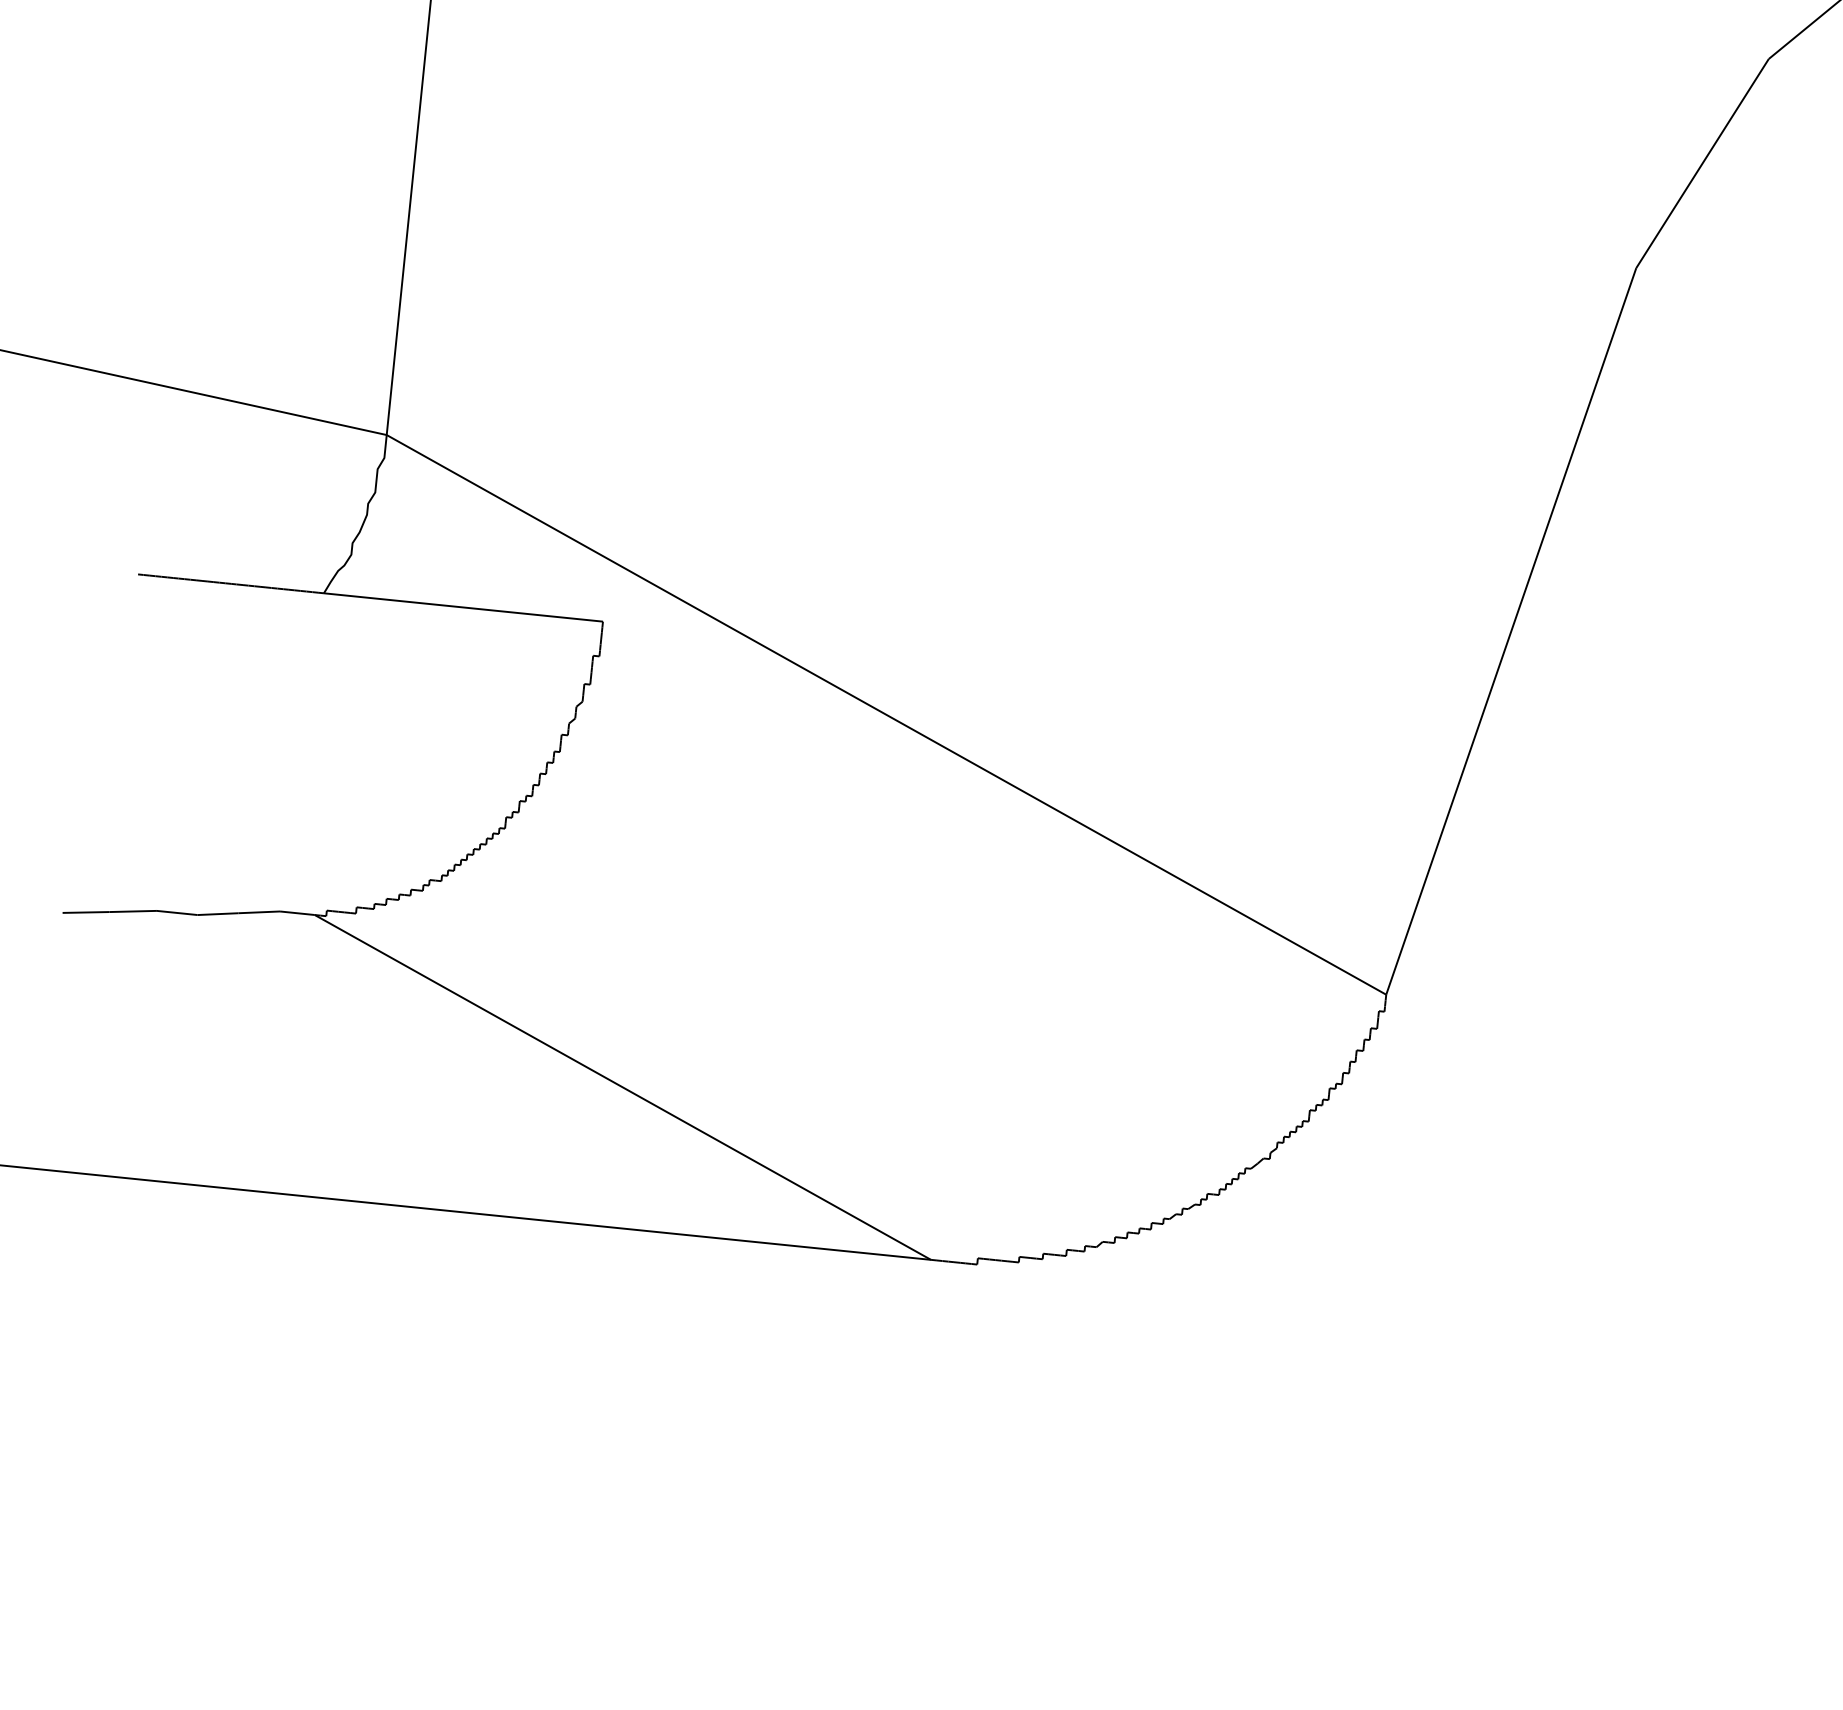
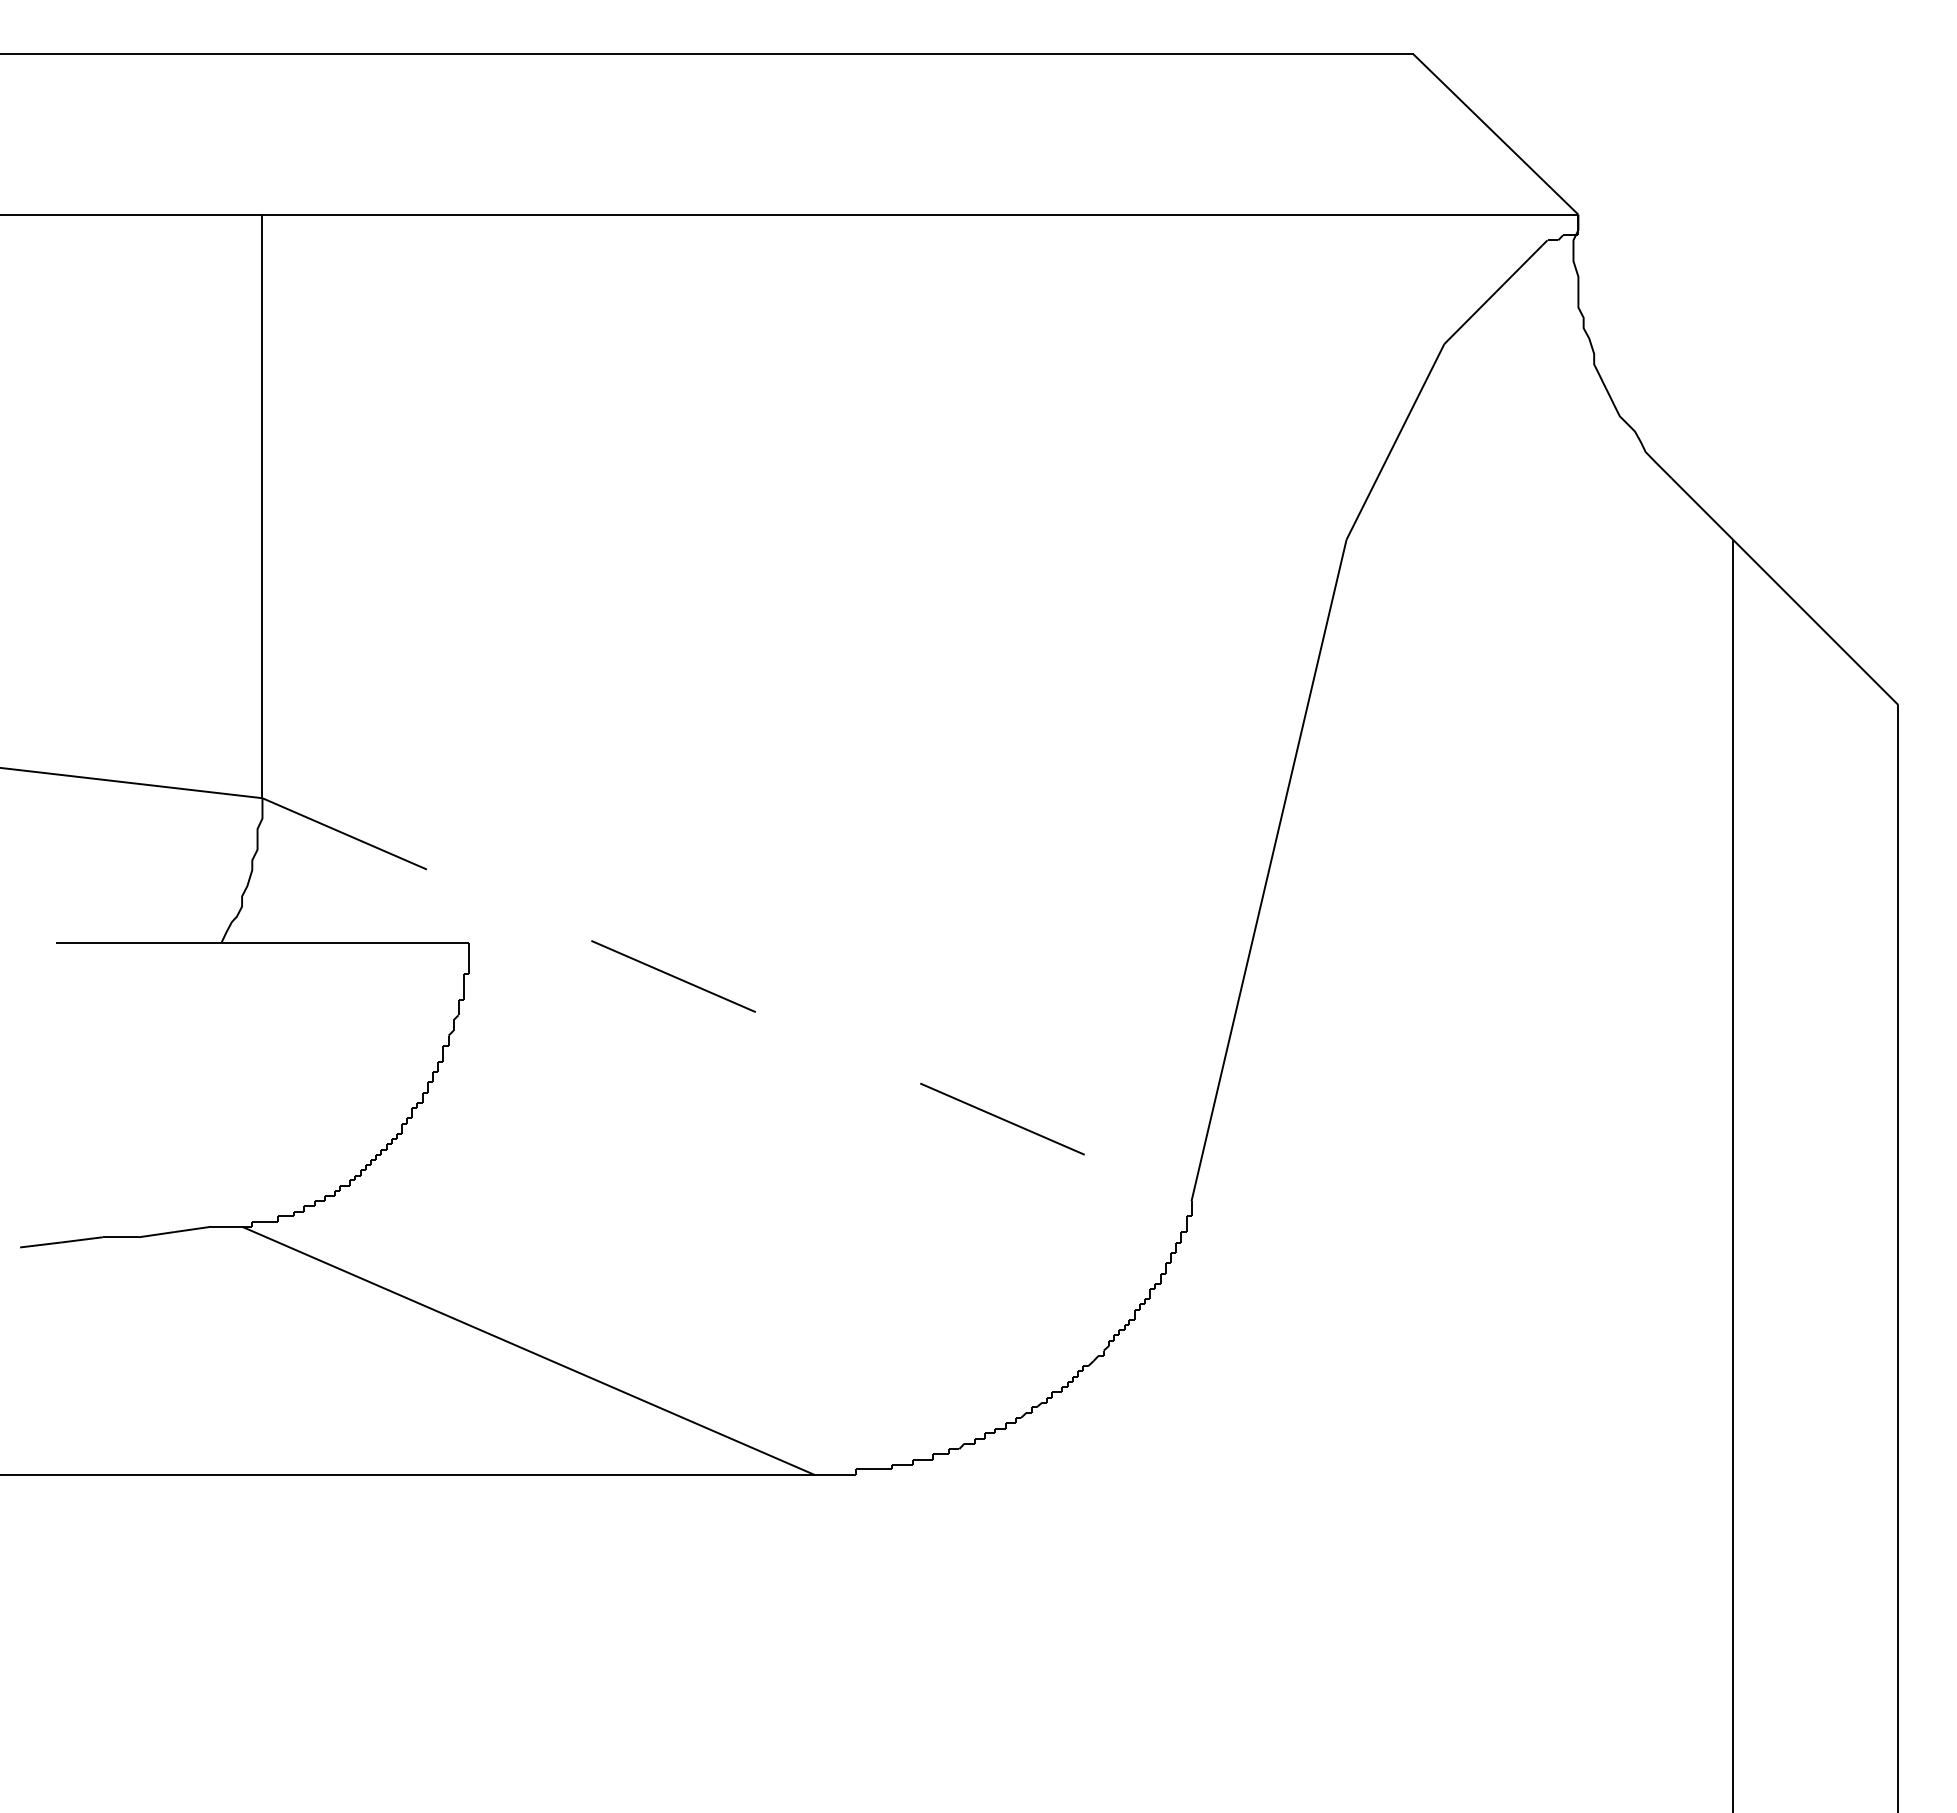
line: (887, 714) -> (727, 999), solid -> dashed

